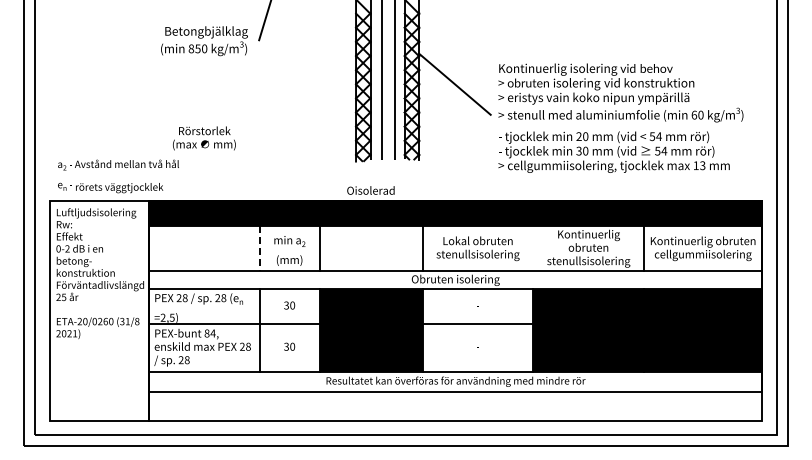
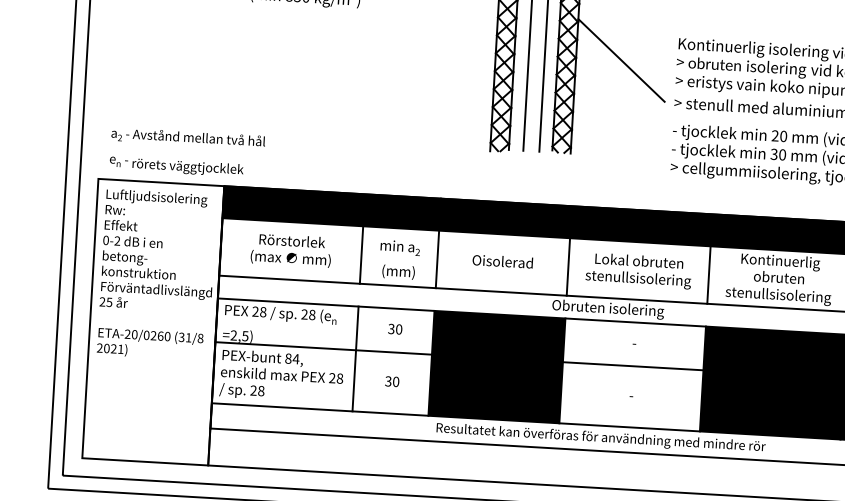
text: (204, 138) -> (291, 250), moved
text: (370, 190) -> (502, 261), moved
line: (259, 248) -> (361, 254), dashed -> solid
line: (533, 248) -> (709, 274), added

